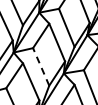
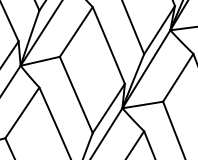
line: (40, 66) -> (74, 94), dashed -> solid

